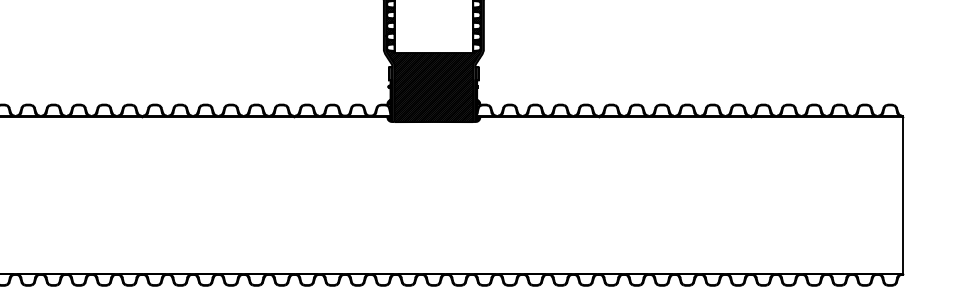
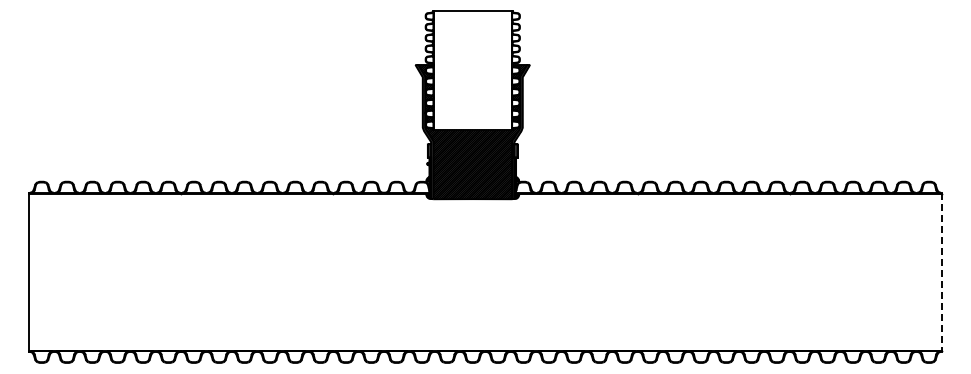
line: (902, 195) -> (941, 272), solid -> dashed

